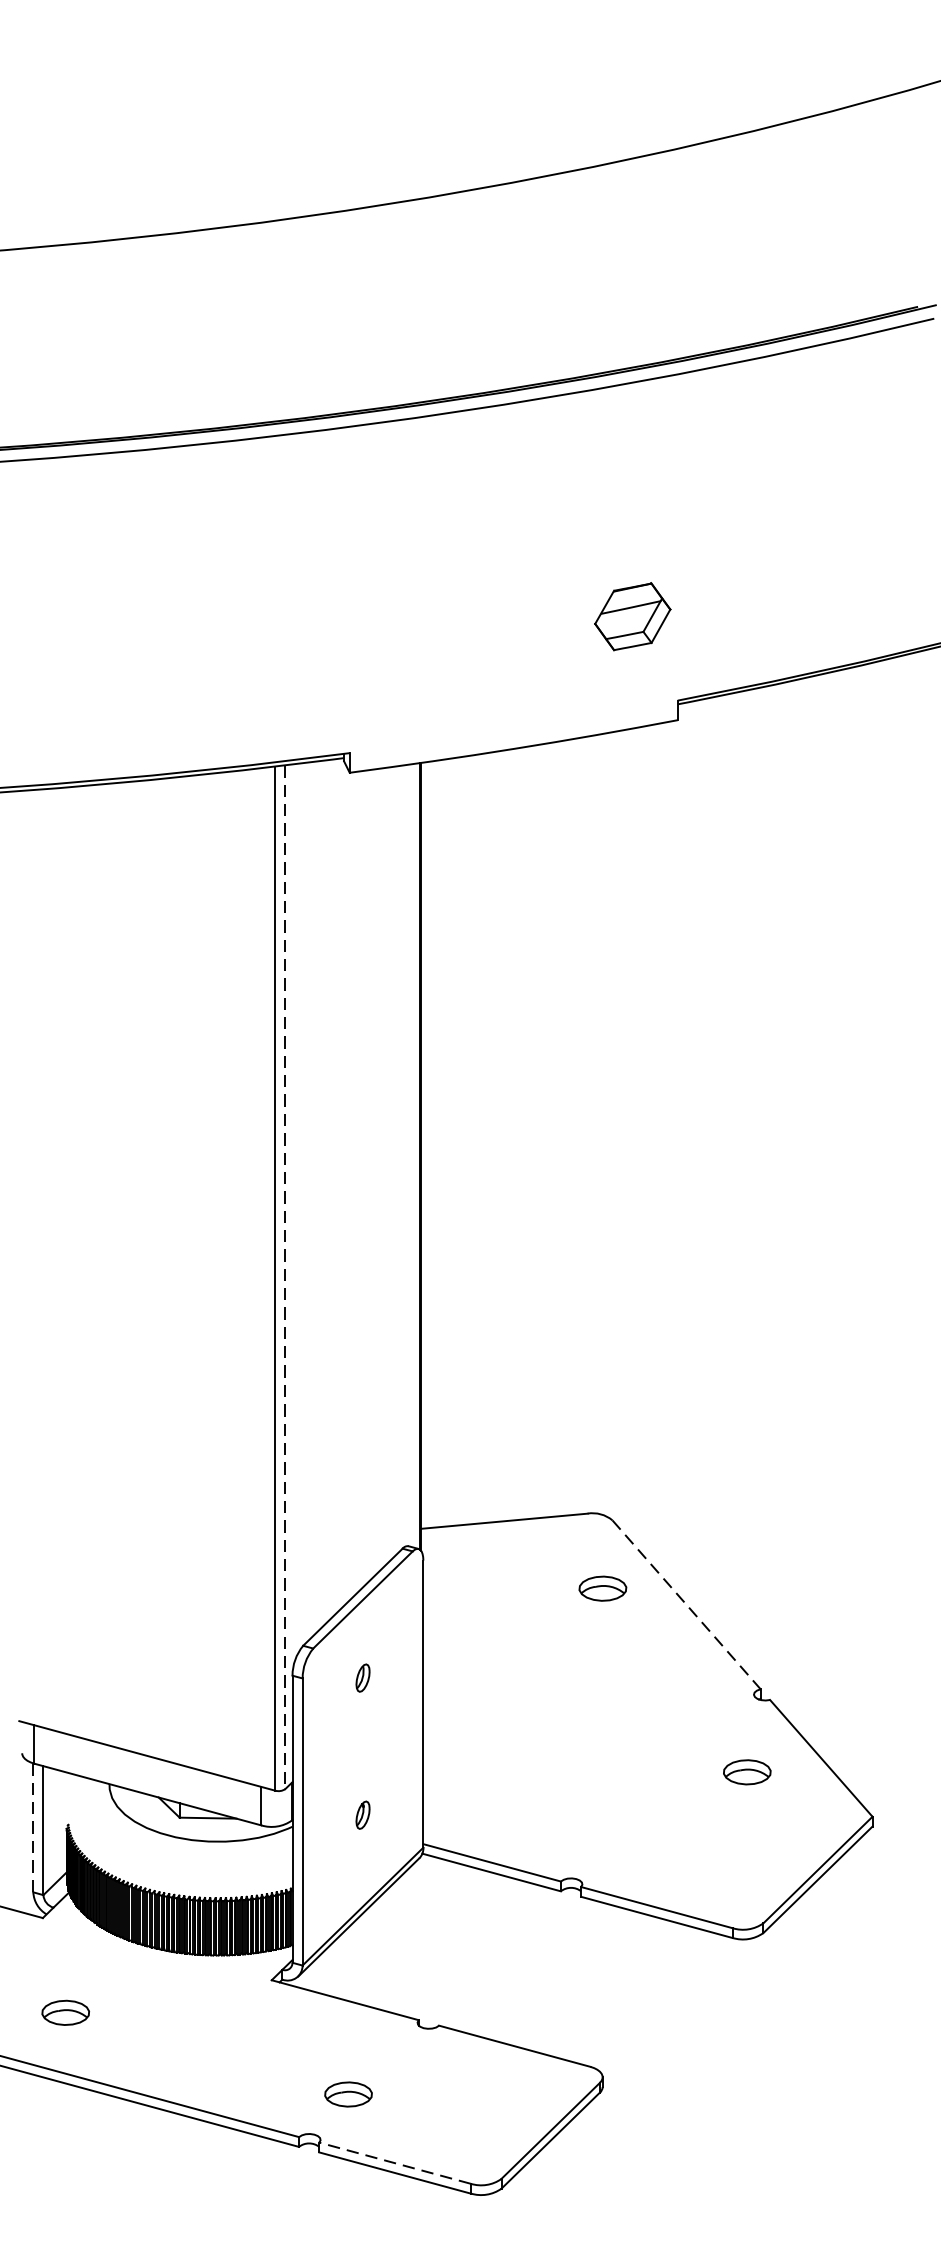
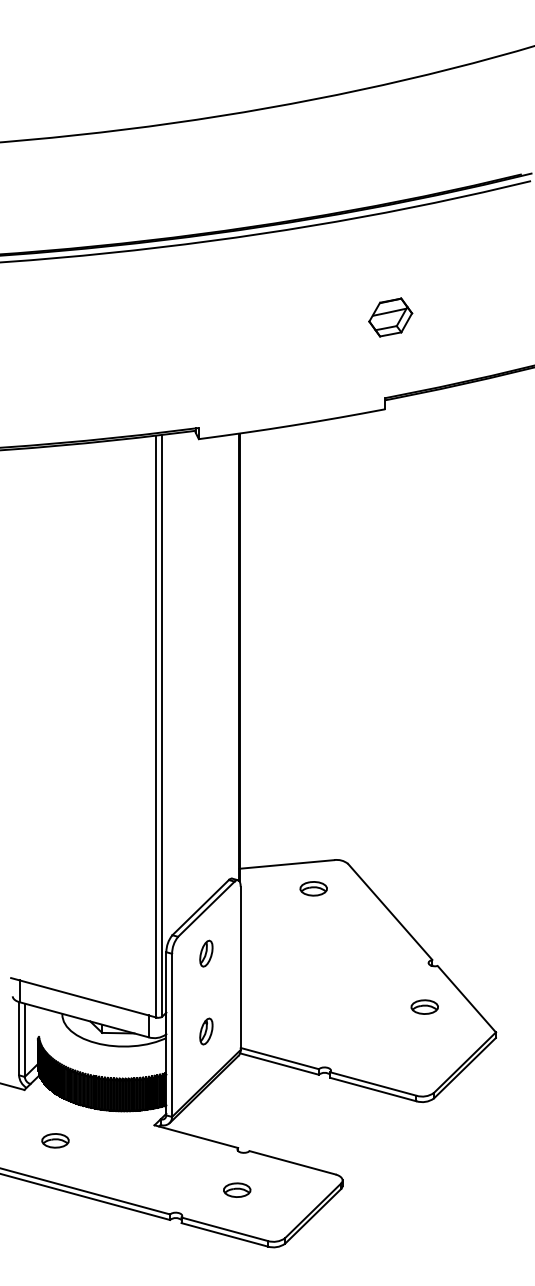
part: (632, 616) -> (390, 317), moved
line: (285, 1276) -> (162, 725), dashed -> solid
part: (602, 1588) -> (313, 888), moved
line: (686, 1604) -> (390, 911), dashed -> solid
part: (363, 1677) -> (206, 953), size x1.67
part: (363, 1815) -> (206, 1031), size x1.67
line: (34, 1827) -> (19, 1038), dashed -> solid
part: (65, 2012) -> (55, 1140), moved
part: (349, 2093) -> (237, 1189), moved
line: (394, 2163) -> (224, 1229), dashed -> solid

